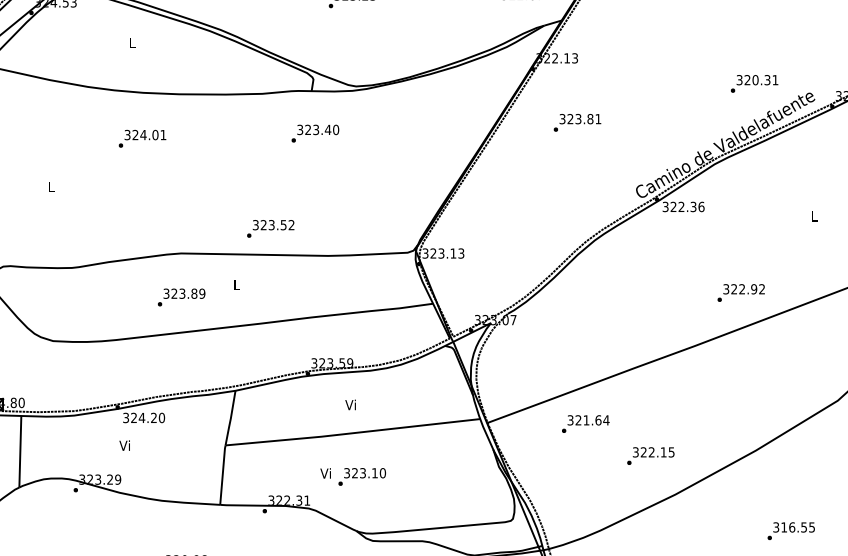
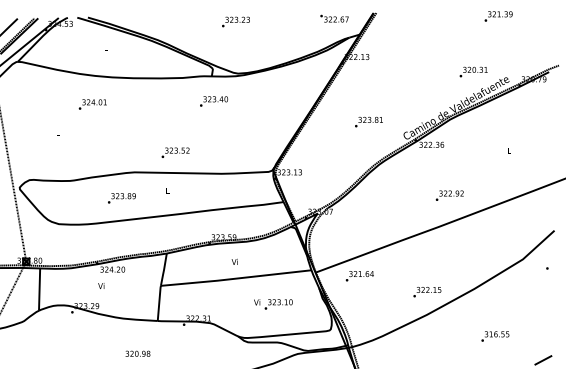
text: (576, 121) -> (368, 121), moved
text: (141, 138) -> (92, 104), moved
text: (270, 228) -> (175, 152), moved
text: (740, 292) -> (449, 195), moved
text: (180, 297) -> (121, 198), moved
text: (585, 424) -> (359, 276), moved
text: (651, 456) -> (427, 292), moved
text: (353, 476) -> (273, 304), moved

